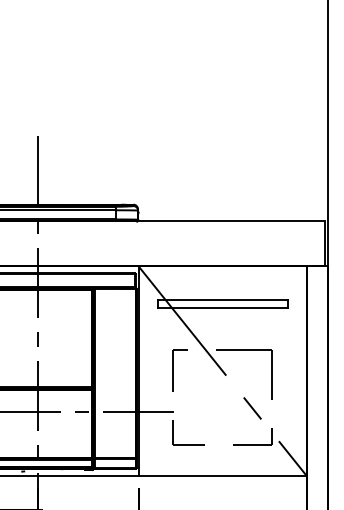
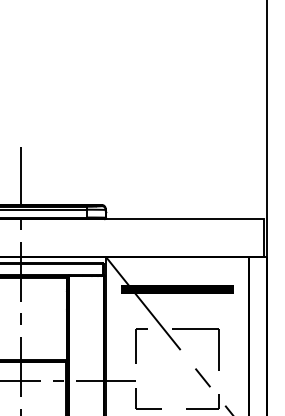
hatch: (222, 303) -> (177, 288), added

